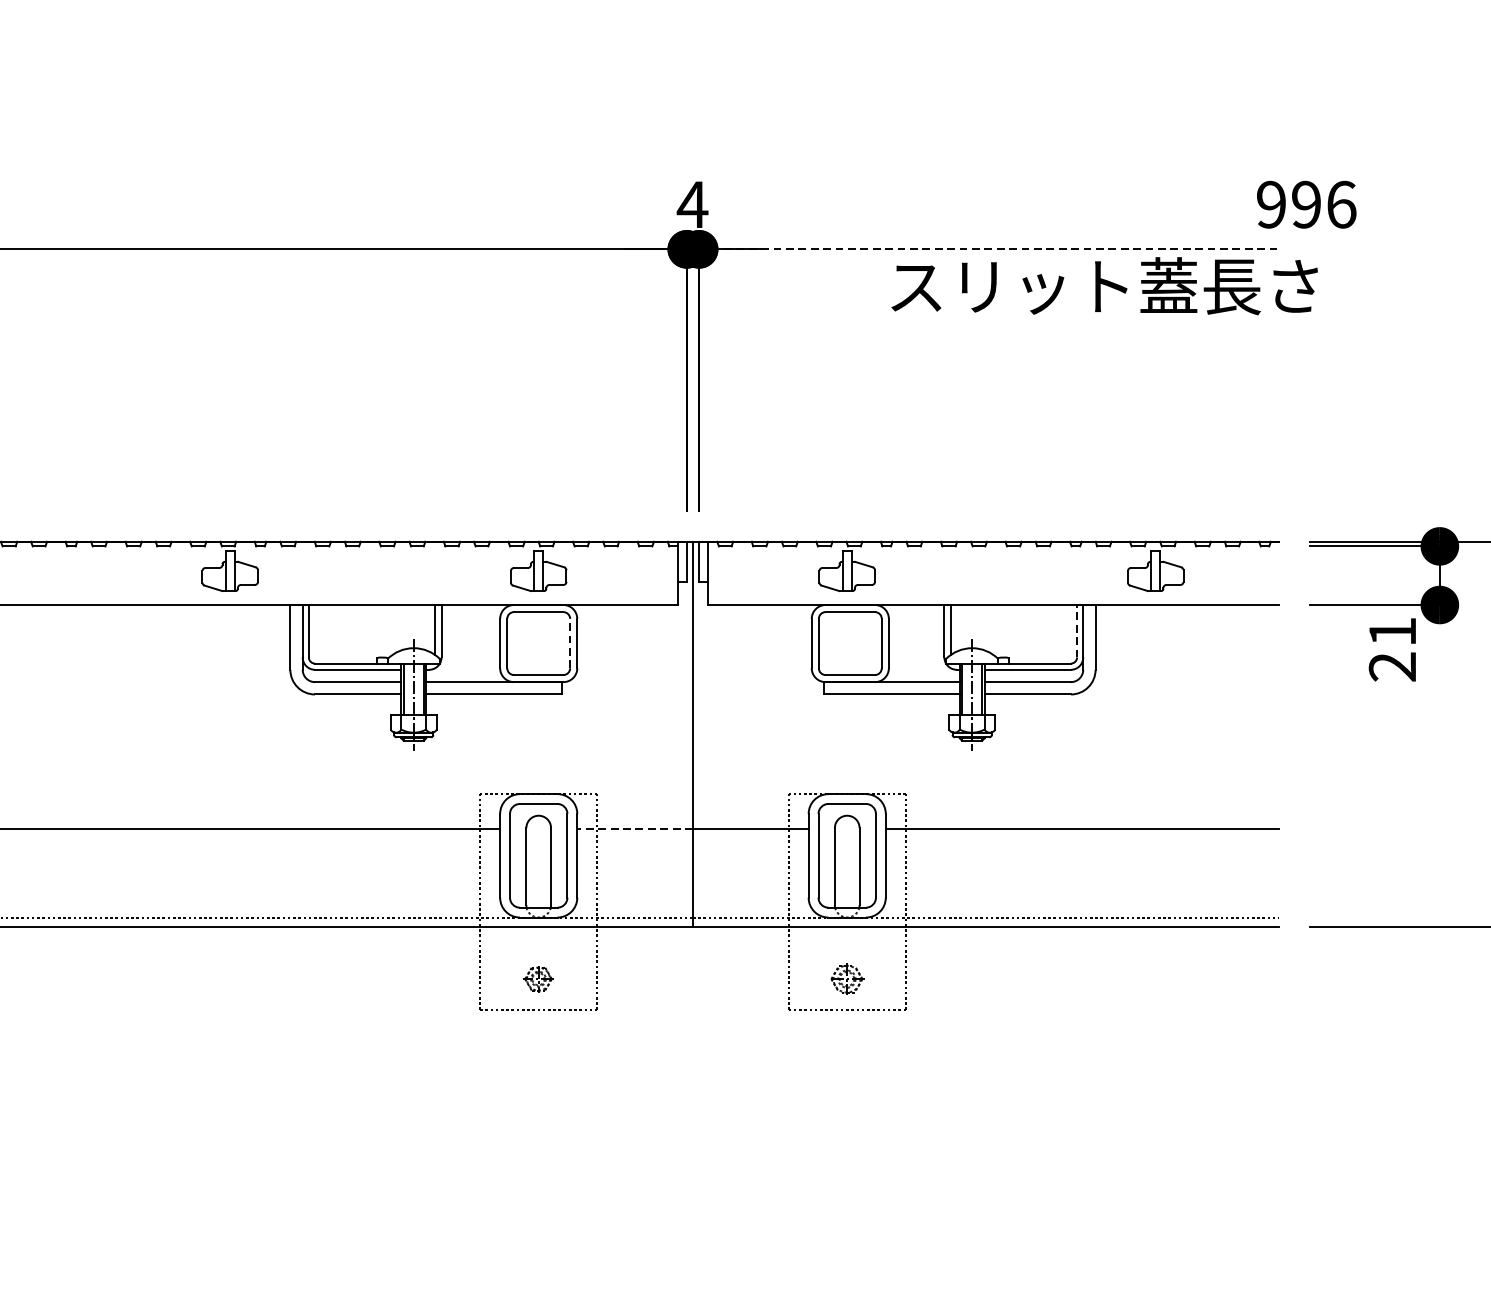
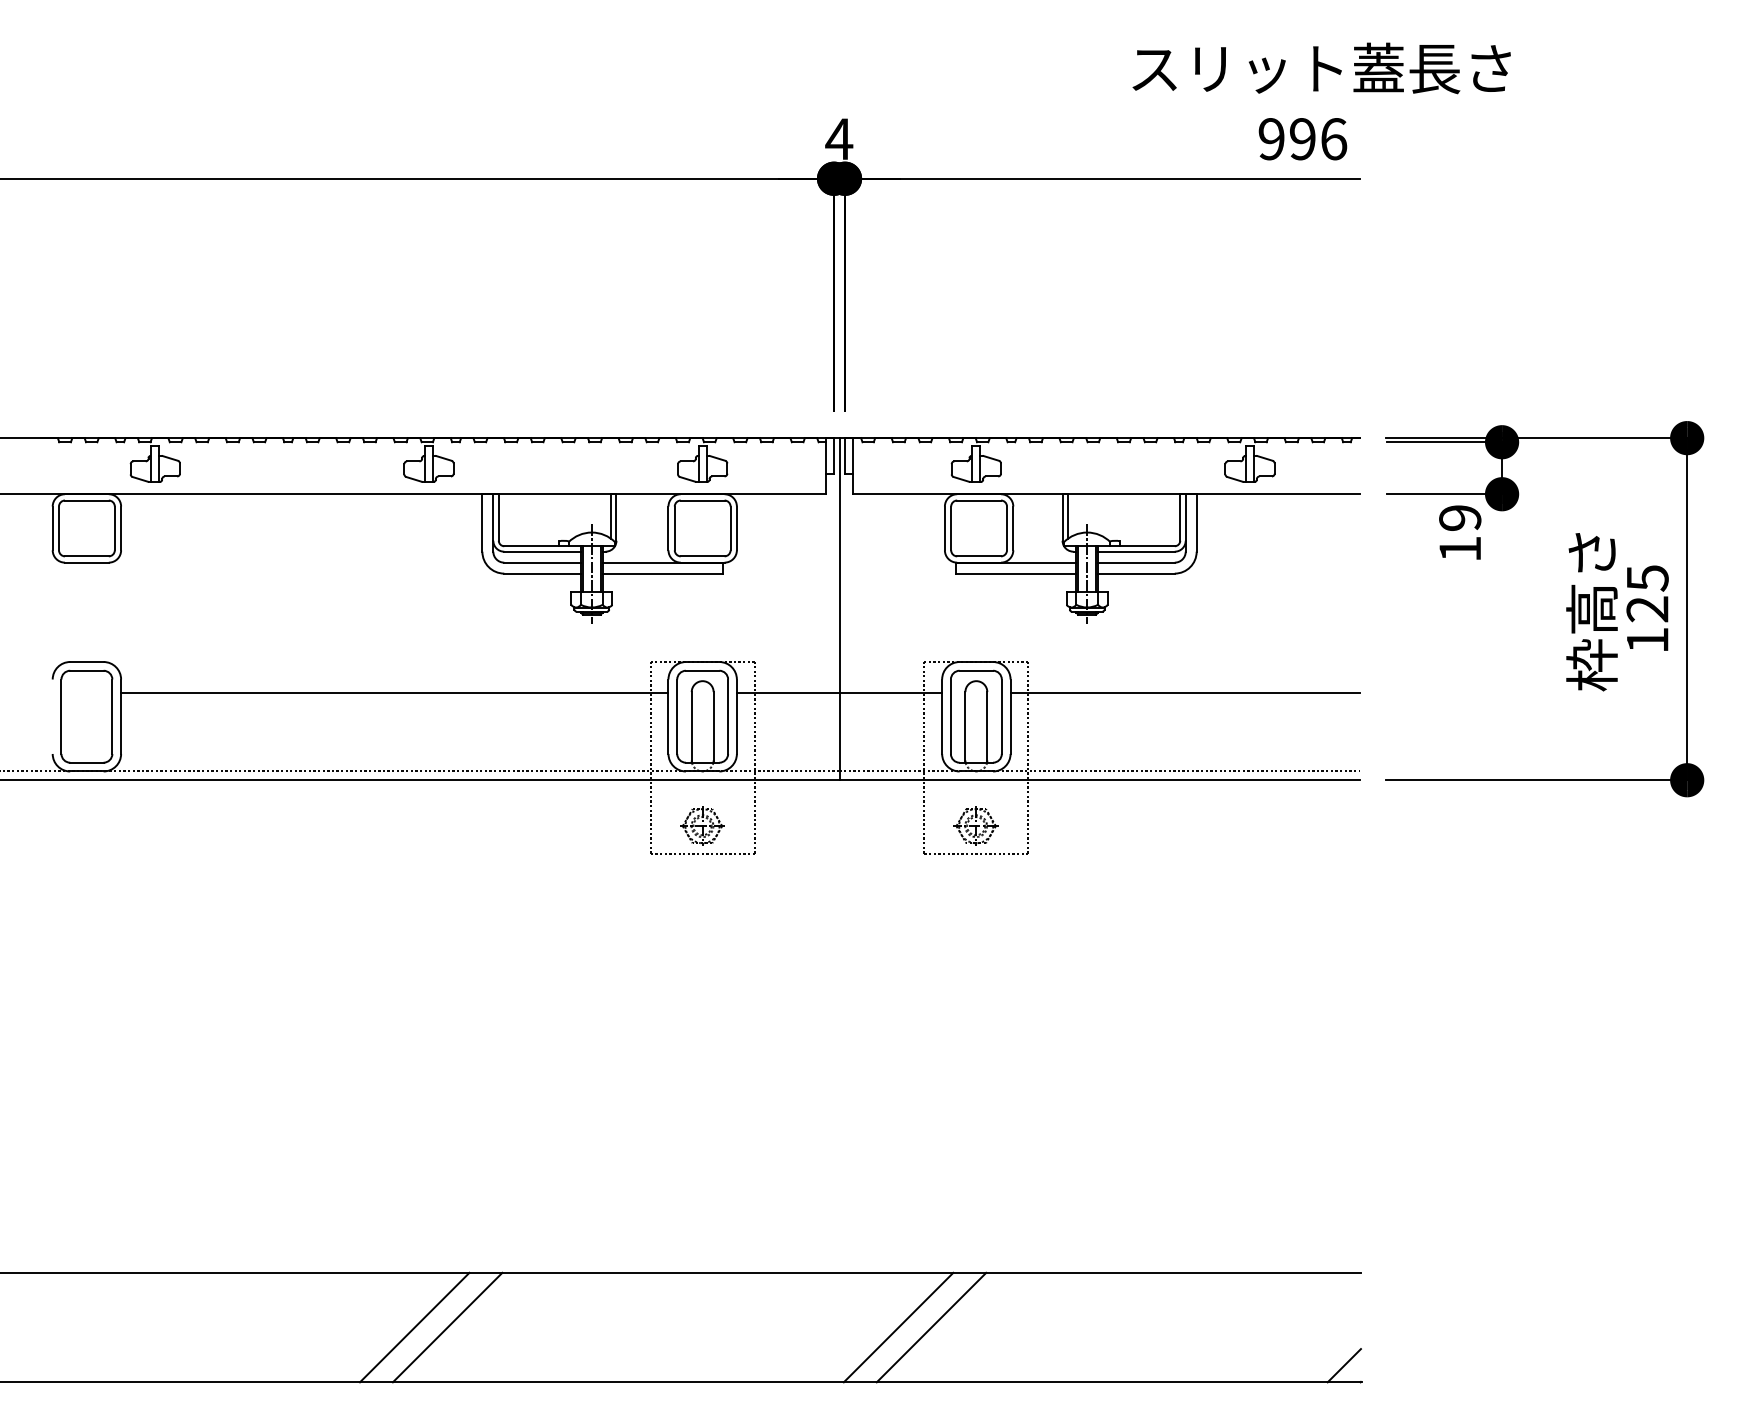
text: (1306, 205) -> (1302, 139), moved
line: (989, 249) -> (1102, 178), dashed -> solid
text: (1104, 286) -> (1321, 68), moved
line: (1077, 631) -> (1180, 517), dashed -> solid
line: (570, 643) -> (730, 528), dashed -> solid
text: (1392, 649) -> (1460, 533), 21 -> 19
line: (634, 828) -> (787, 692), dashed -> solid
part: (538, 978) -> (702, 825), size x1.67
part: (846, 978) -> (975, 825), size x1.43

